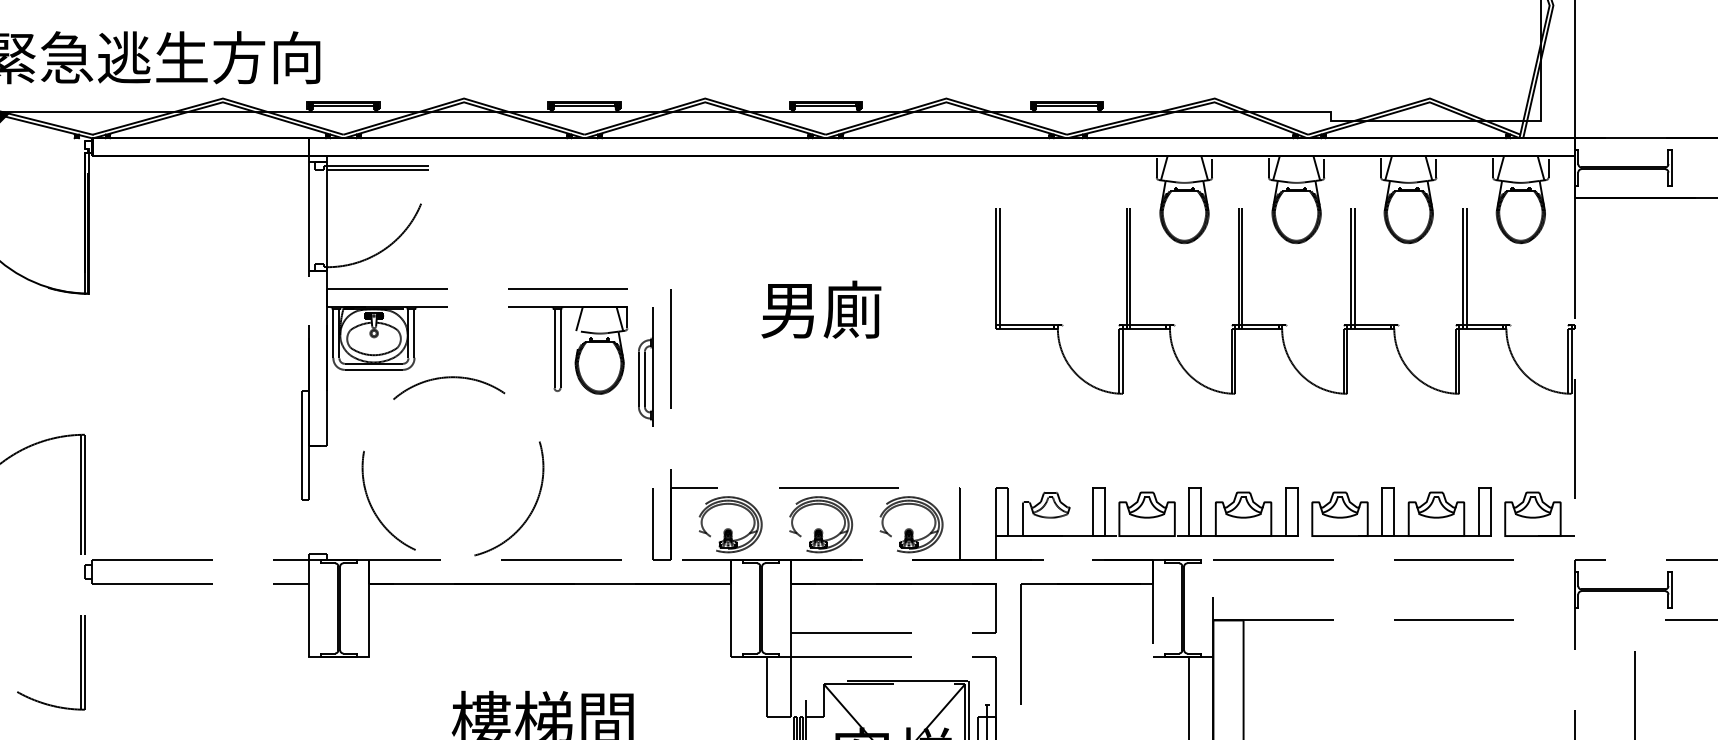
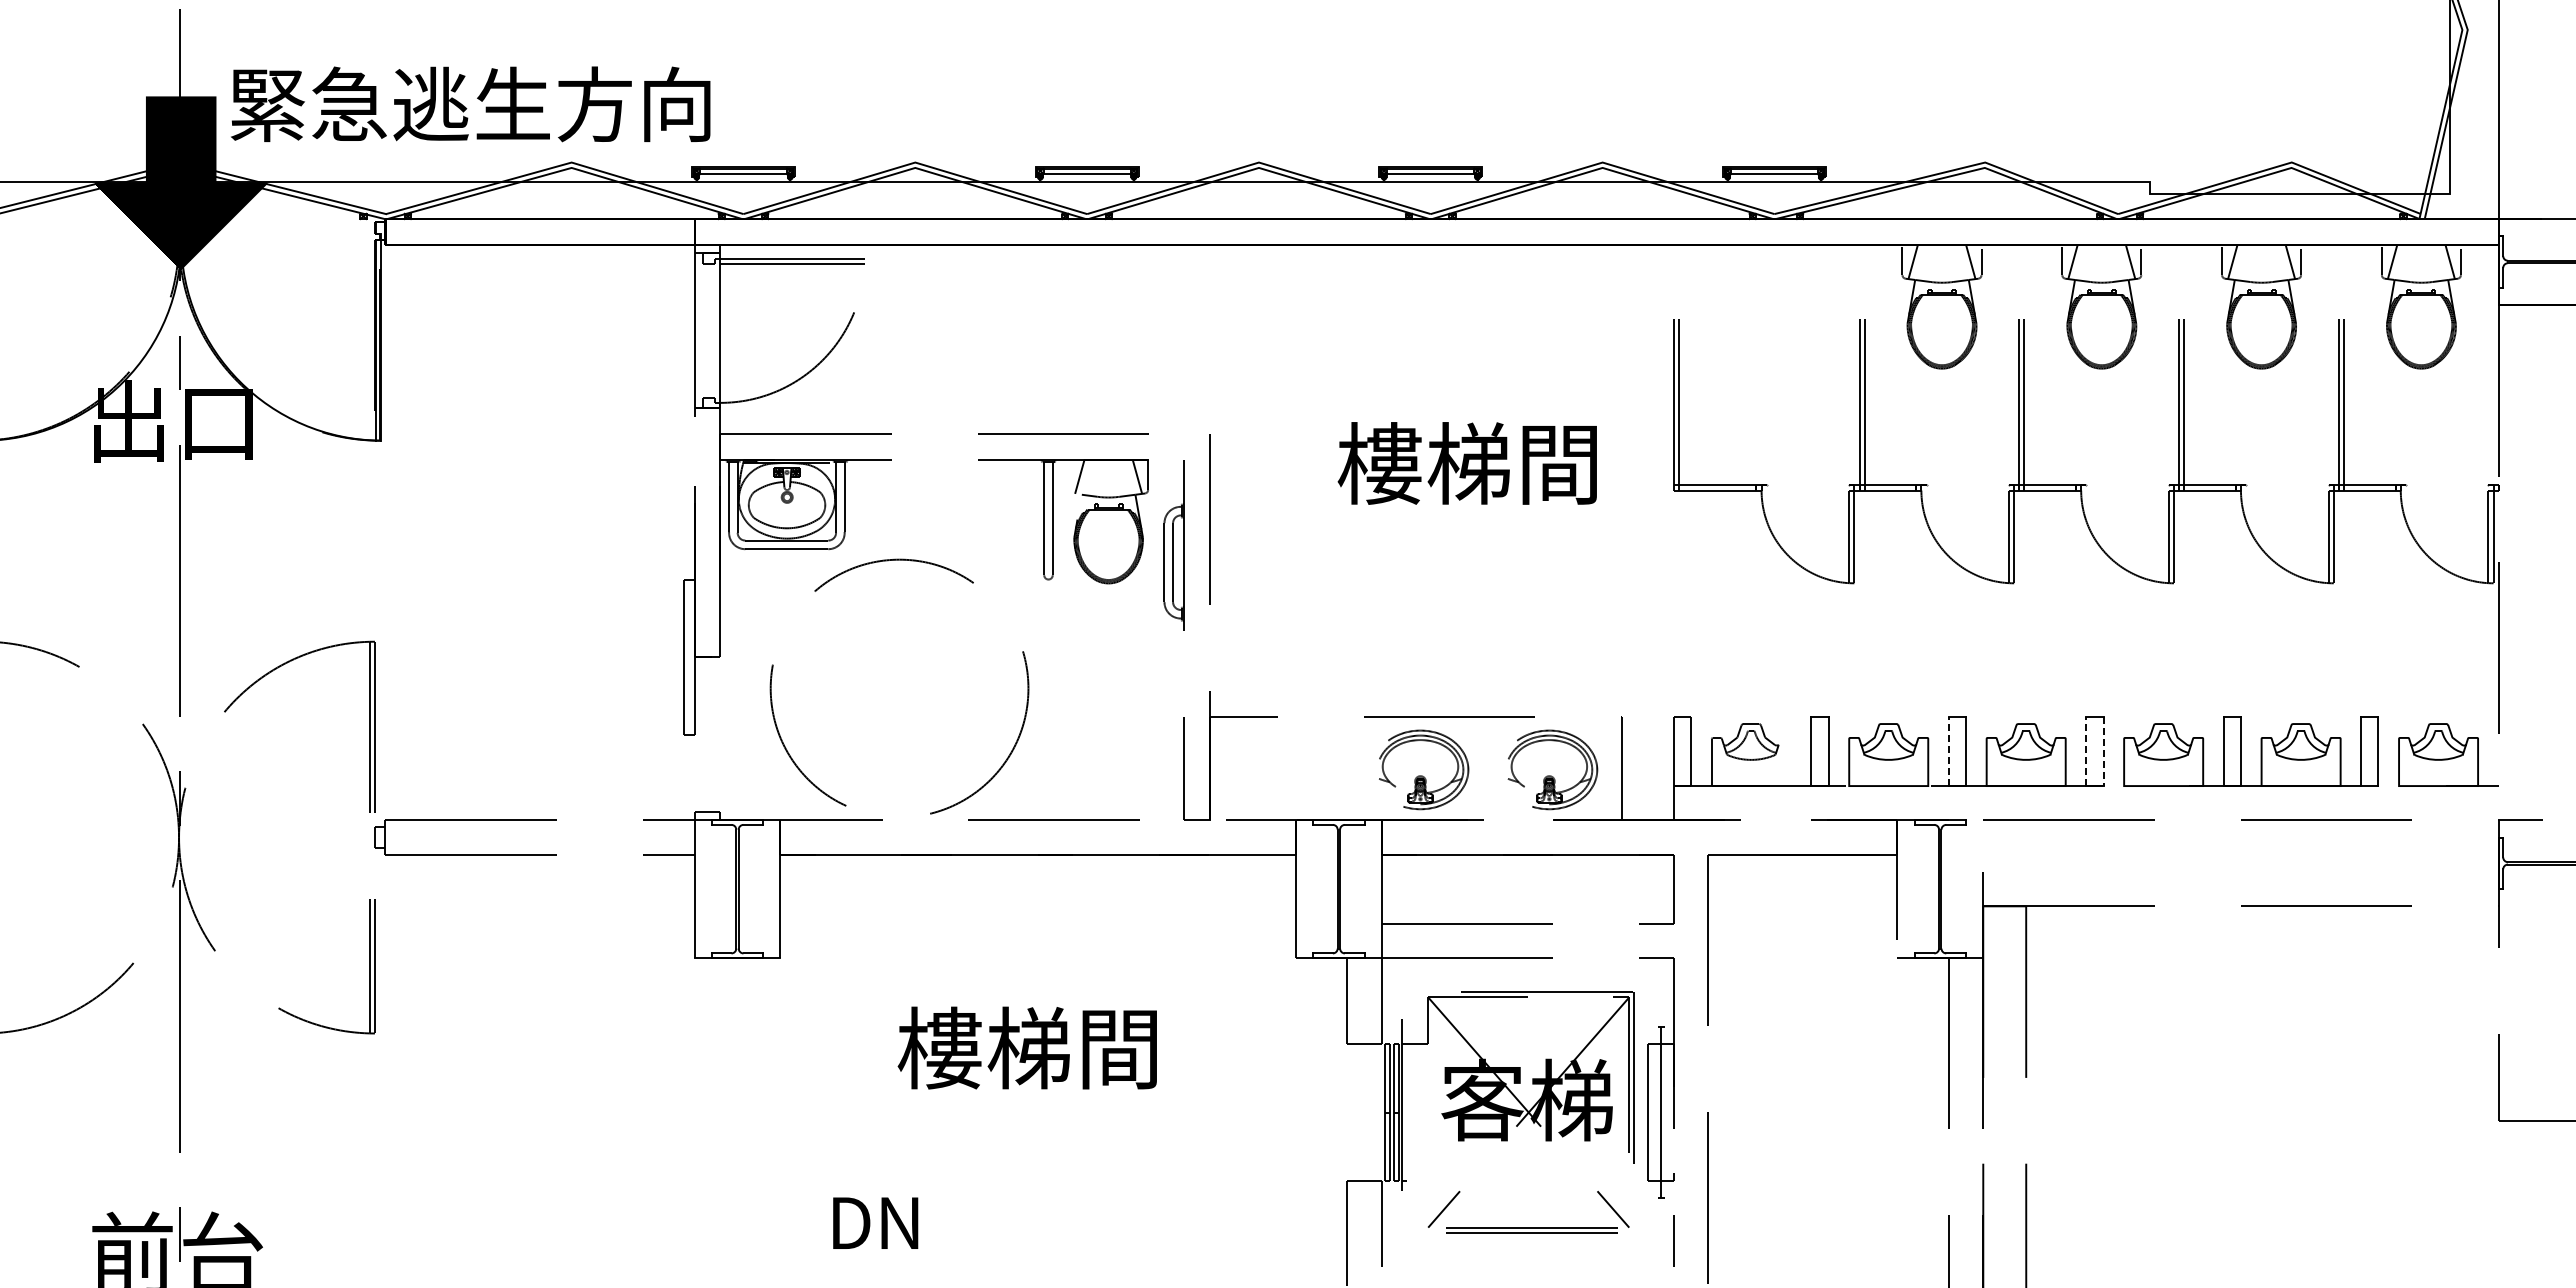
text: (850, 309) -> (1466, 463), 男廁 -> 樓梯間
line: (1189, 511) -> (1948, 751), solid -> dashed
line: (1285, 511) -> (2086, 751), solid -> dashed
line: (1297, 512) -> (2103, 752), solid -> dashed
part: (729, 528) -> (1293, 775), removed

